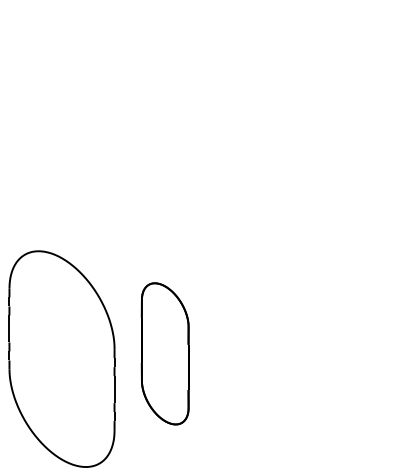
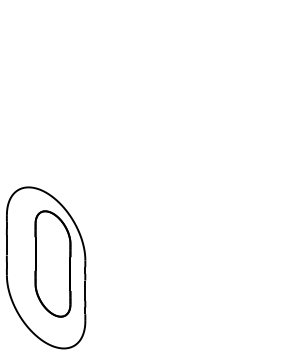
part: (164, 353) -> (52, 263), moved

